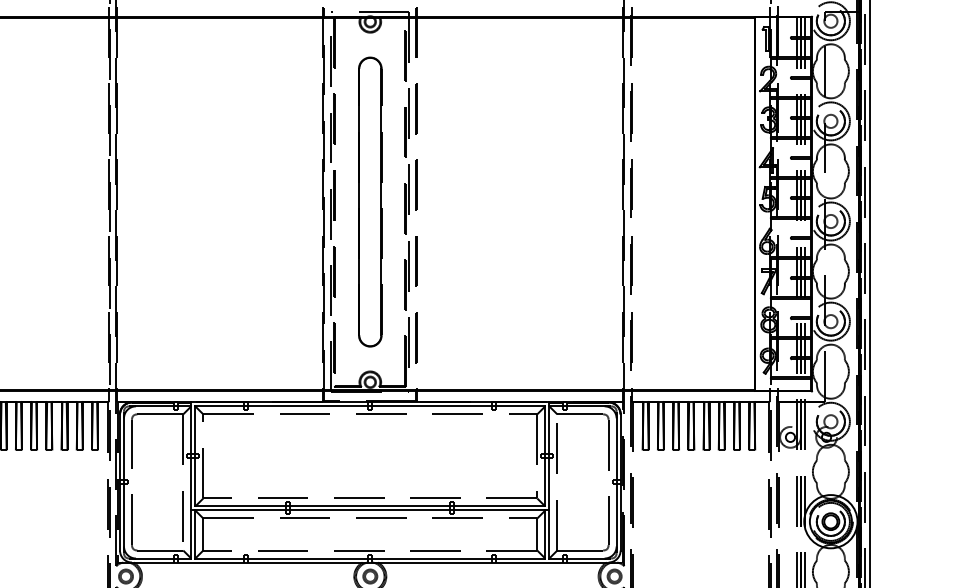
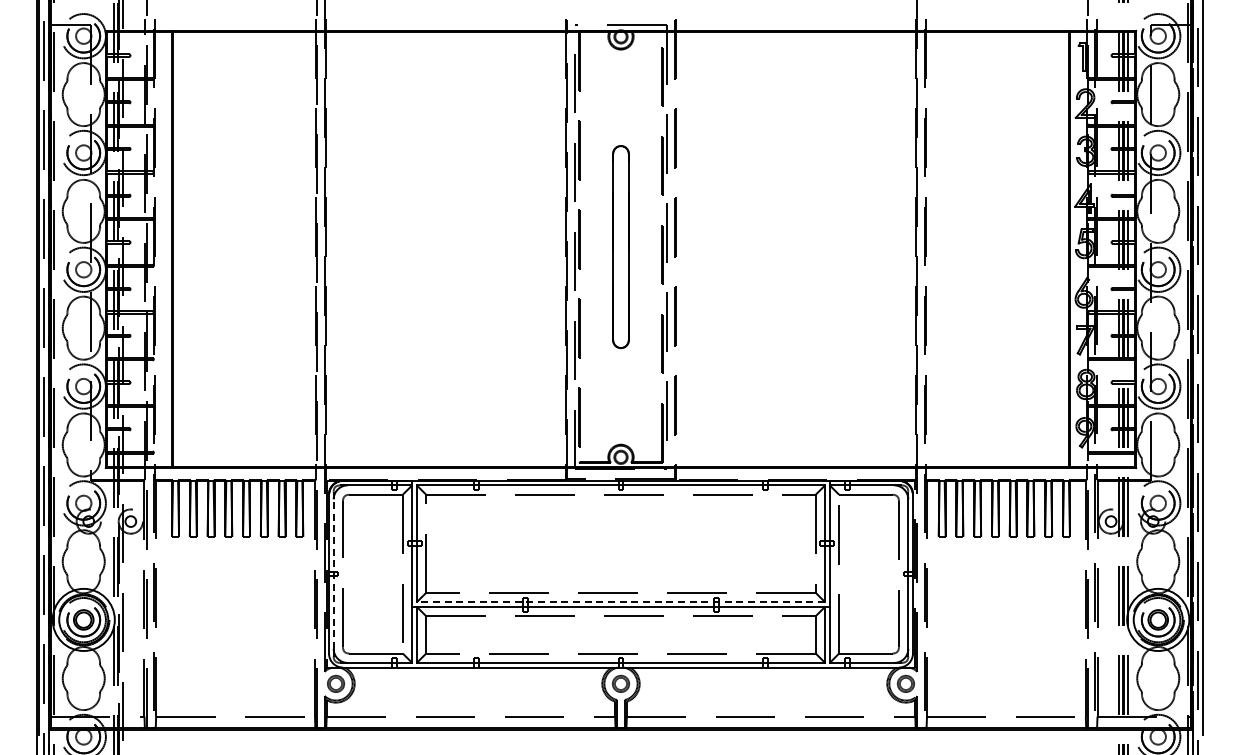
part: (369, 201) -> (620, 246), size x0.6
line: (123, 482) -> (333, 574), solid -> dashed
line: (369, 506) -> (620, 602), solid -> dashed

